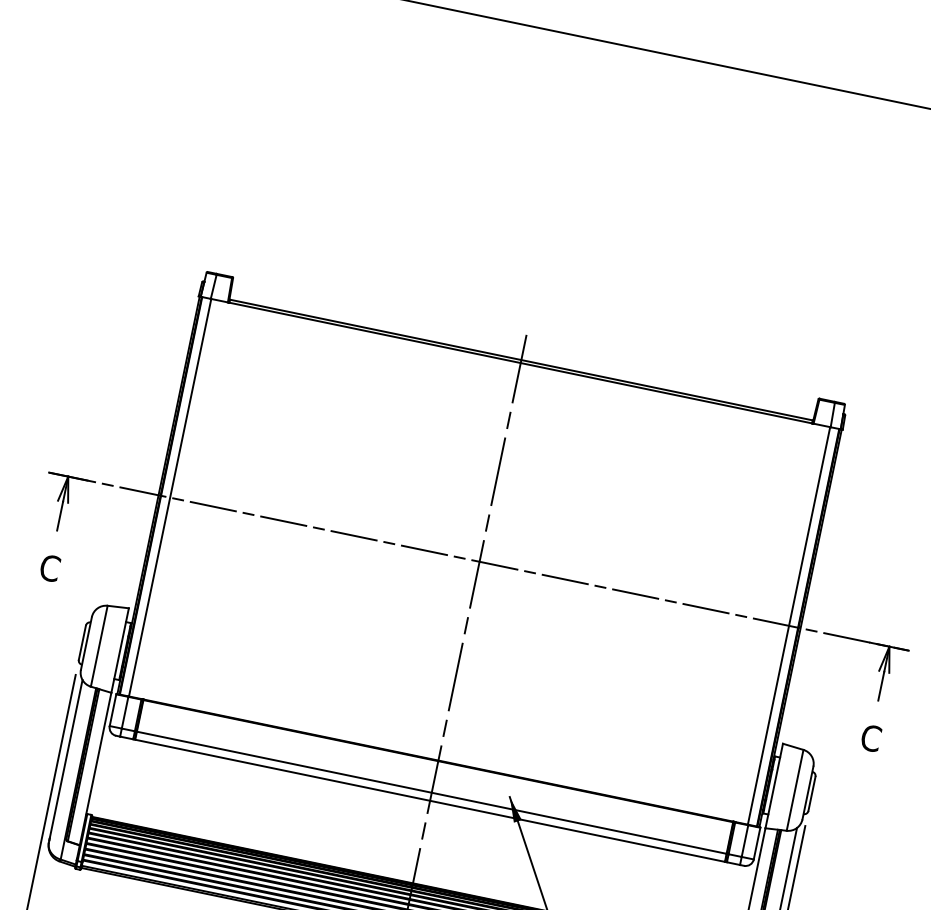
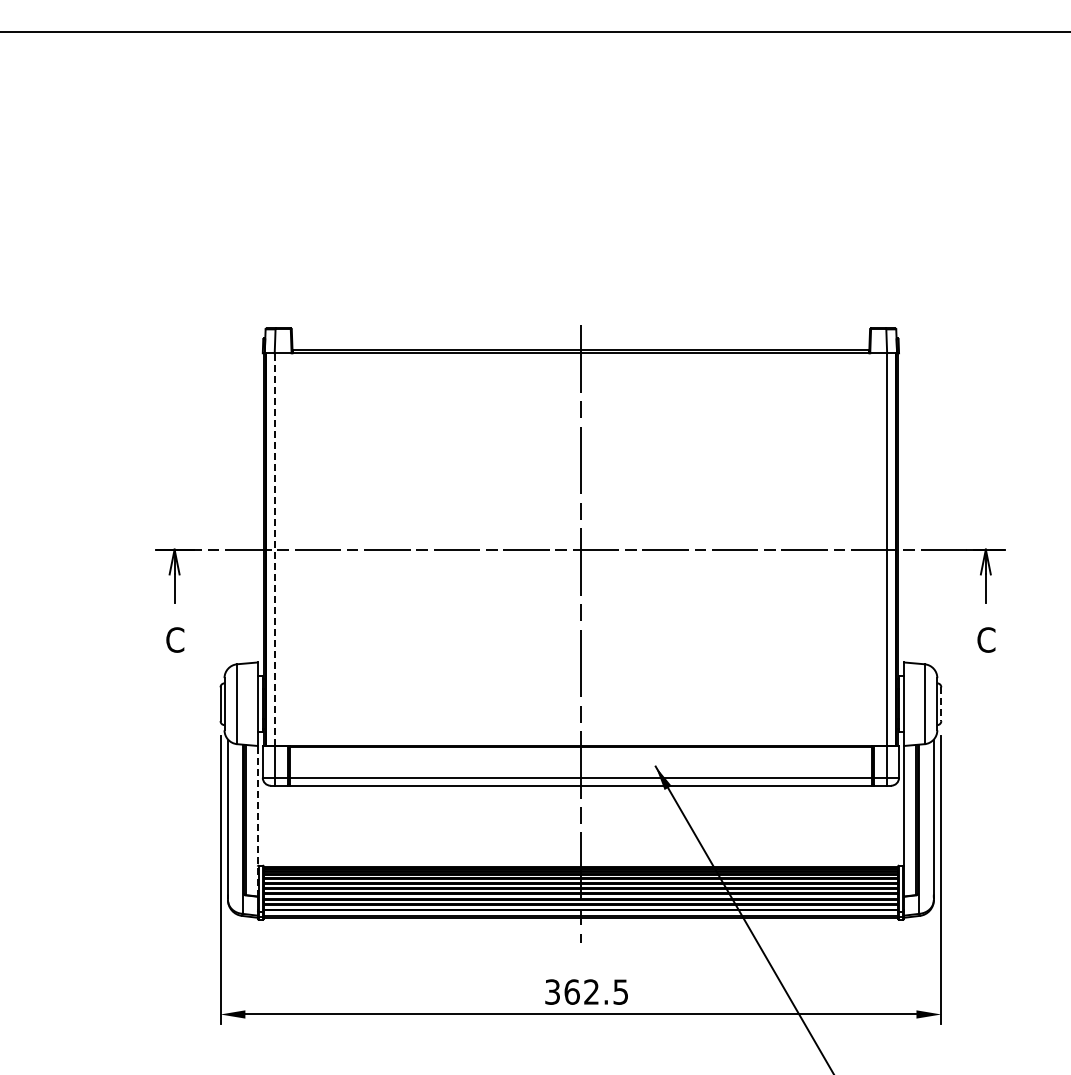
line: (170, 497) -> (275, 549), solid -> dashed
line: (95, 768) -> (257, 820), solid -> dashed
line: (812, 794) -> (941, 704), solid -> dashed

